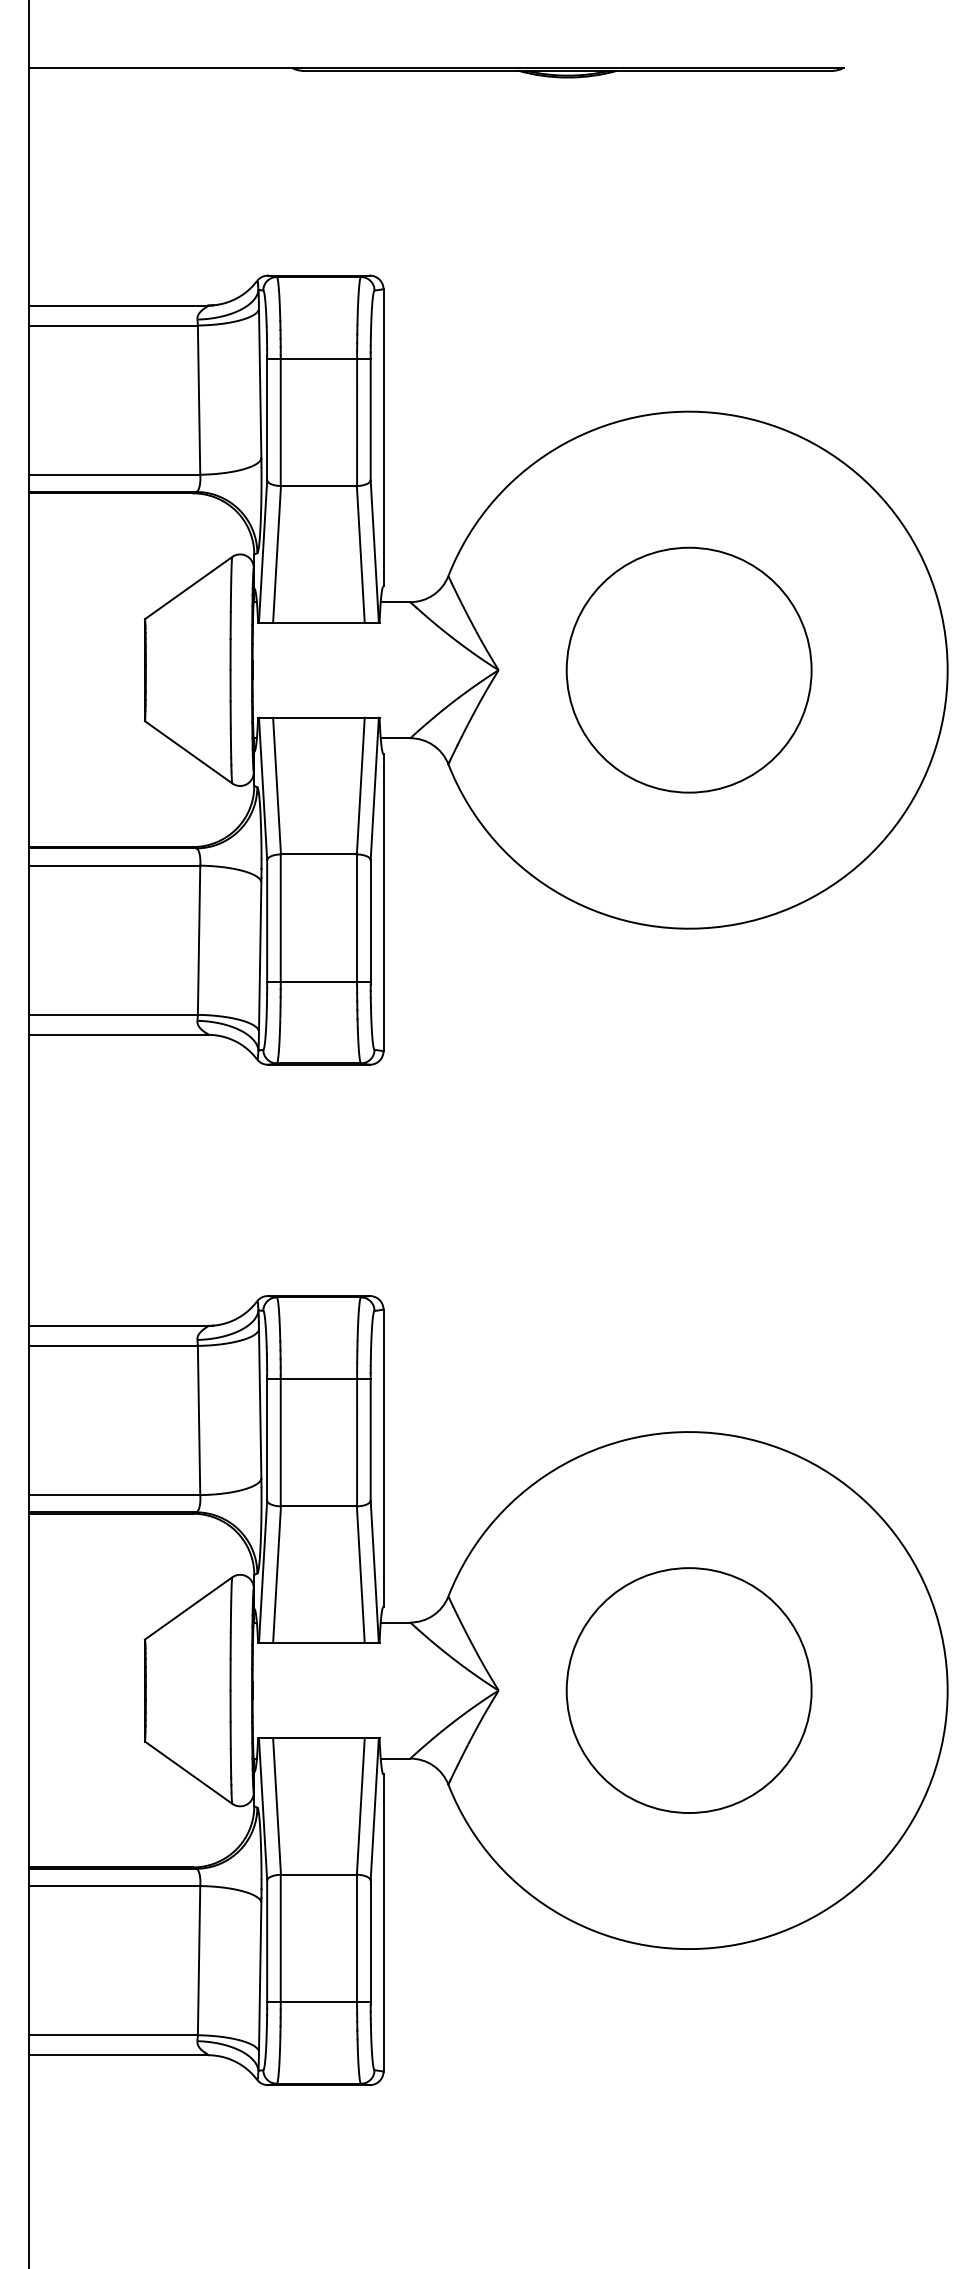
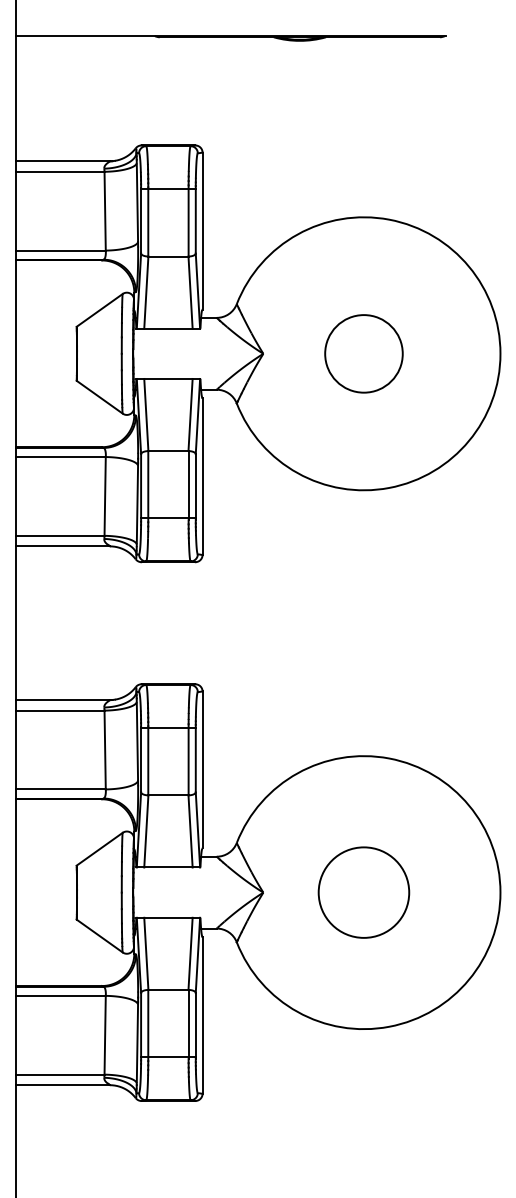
circle: (688, 669) -> (363, 353), size x0.6
circle: (688, 1690) -> (363, 892), size x0.7

